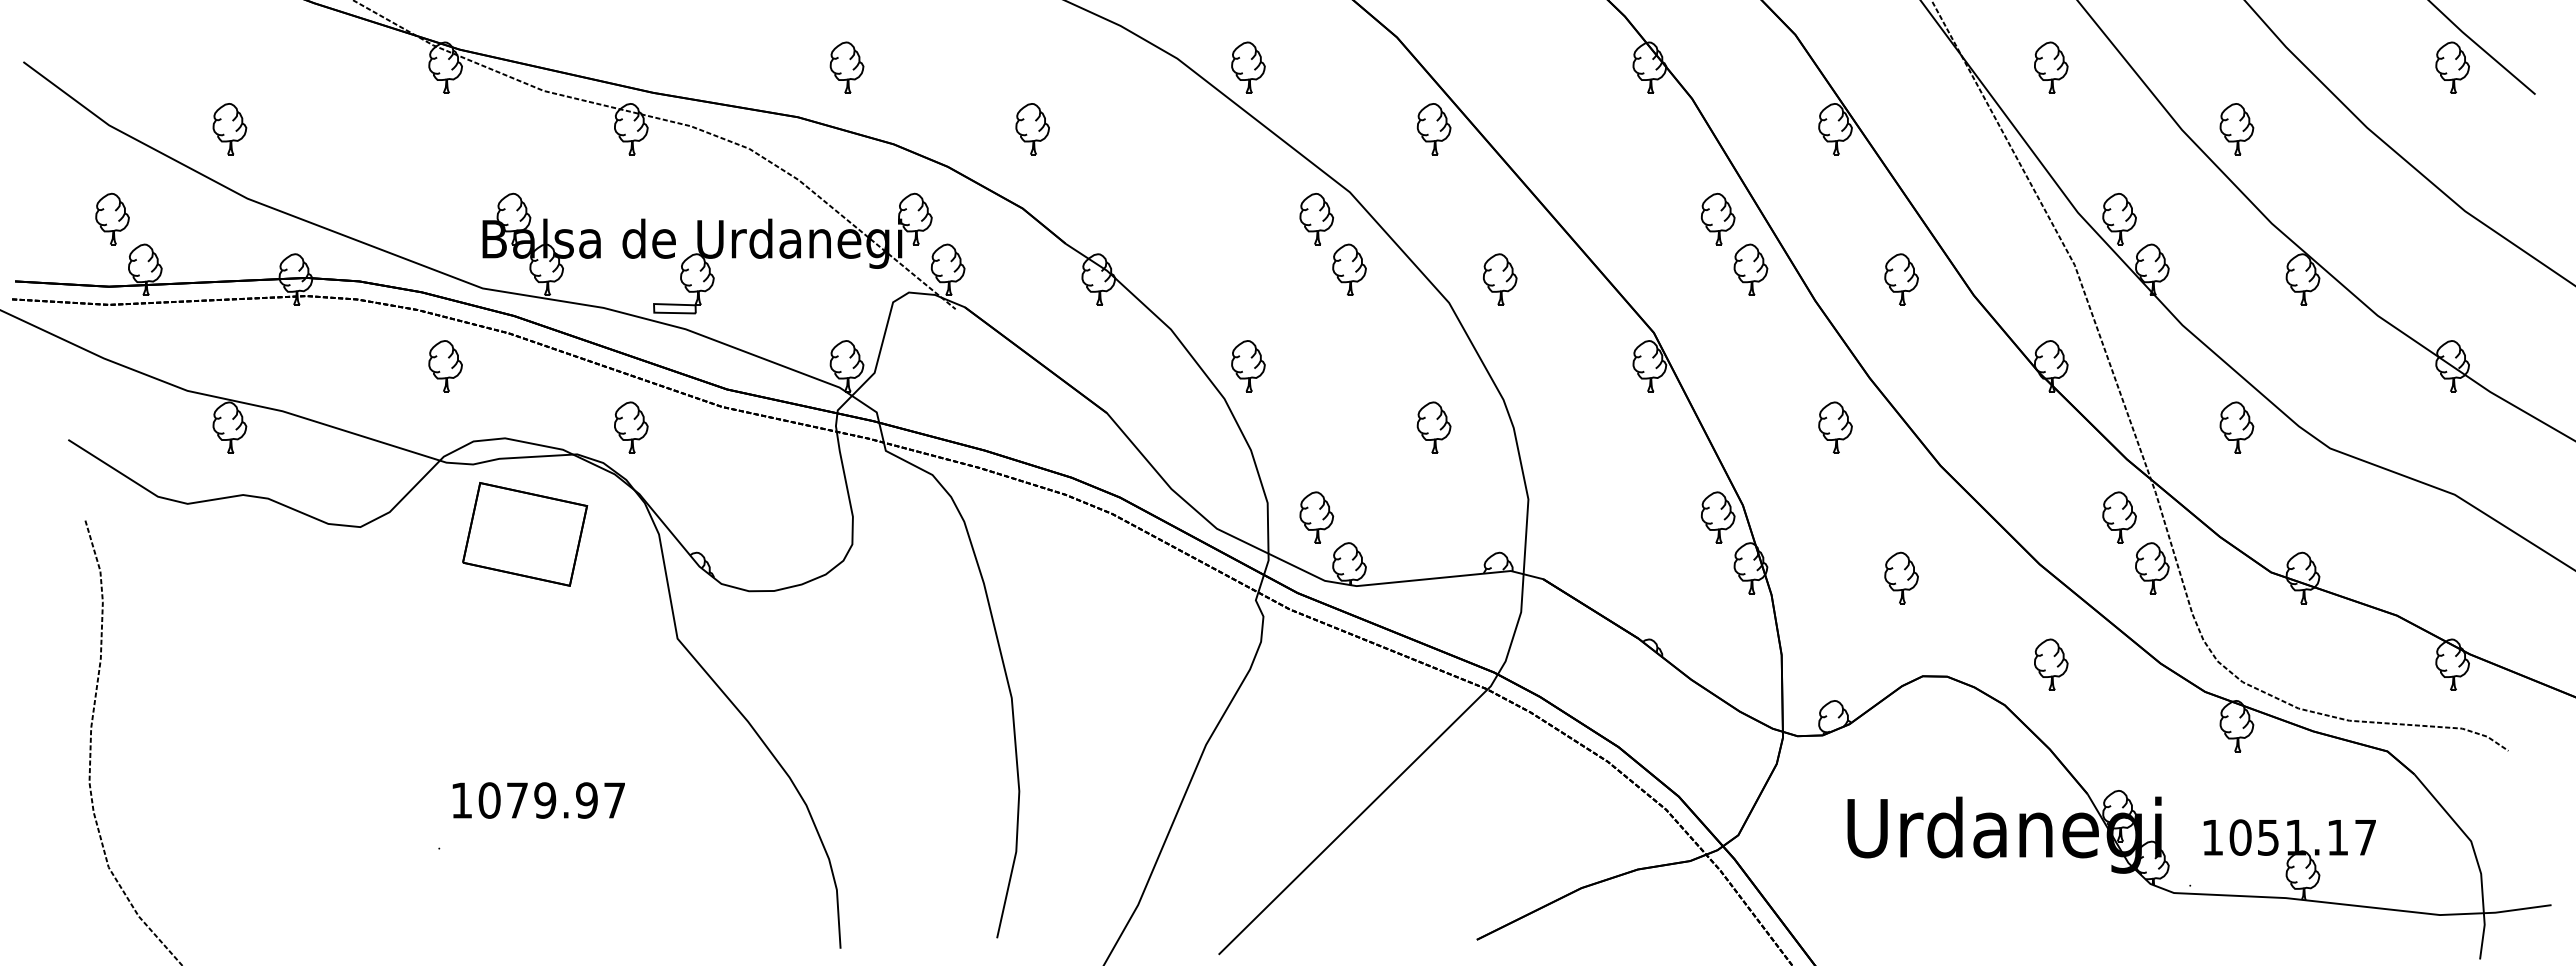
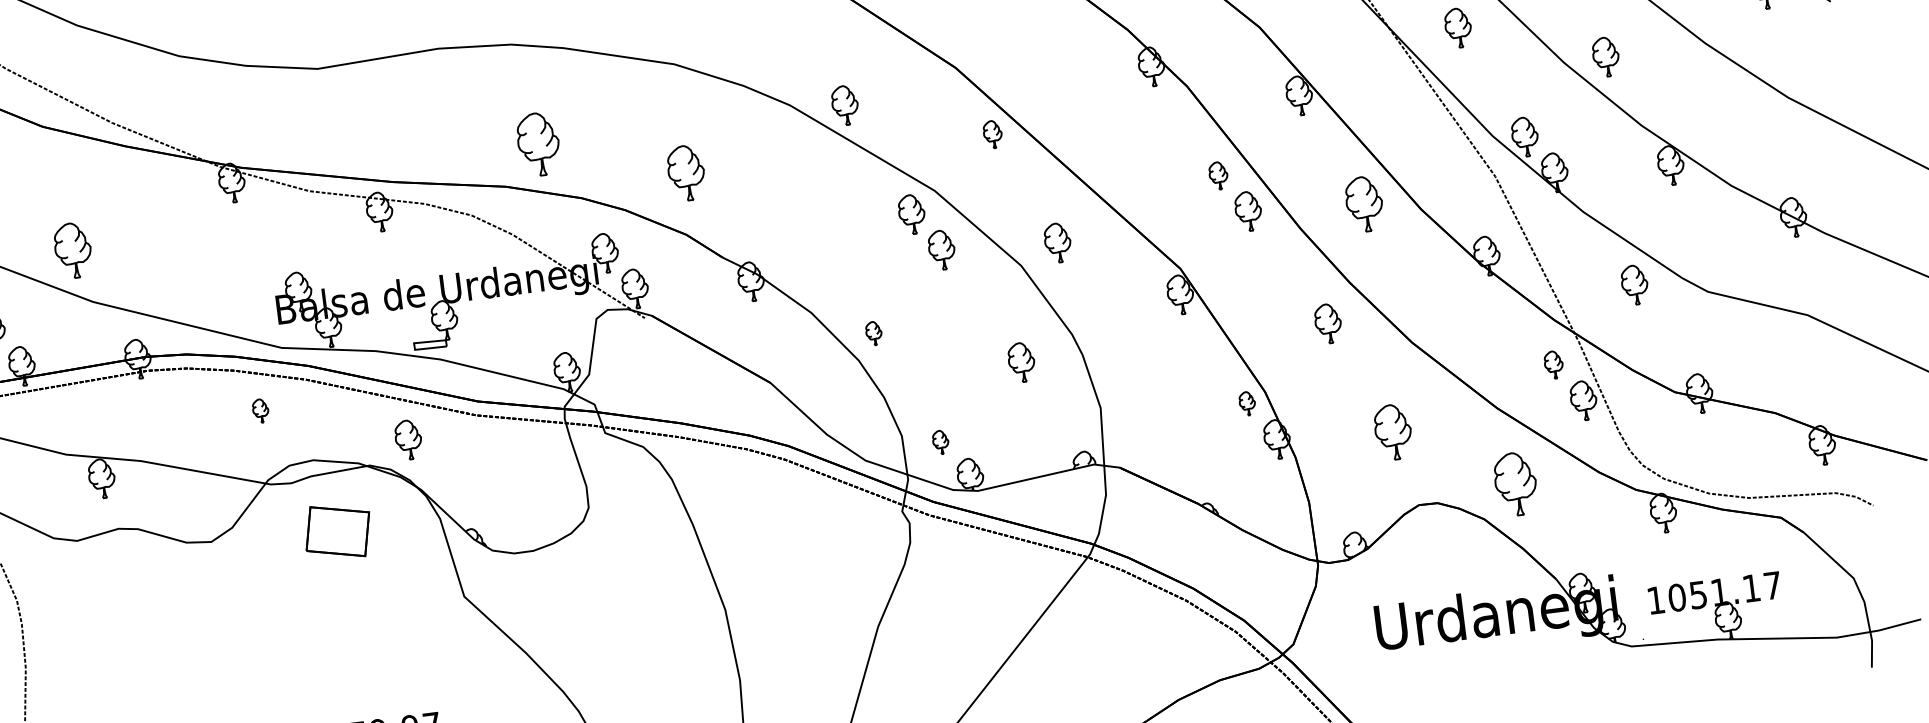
part: (846, 67) -> (538, 144), size x1.6
part: (229, 129) -> (72, 250), size x1.4
part: (1032, 129) -> (686, 173), size x1.4
part: (1433, 129) -> (992, 134), size x0.7
part: (1718, 219) -> (1218, 176), size x0.7
part: (1901, 279) -> (1364, 204), size x1.4
part: (445, 366) -> (260, 411), size x0.6
part: (1248, 366) -> (874, 333), size x0.6
part: (1316, 517) -> (940, 442), size x0.6
part: (1718, 517) -> (1247, 403), size x0.6
part: (2119, 517) -> (1553, 364), size x0.7
part: (525, 534) -> (338, 531), size x0.7
part: (1901, 577) -> (1393, 431), size x1.4
part: (2051, 664) -> (1516, 483), size x1.6

